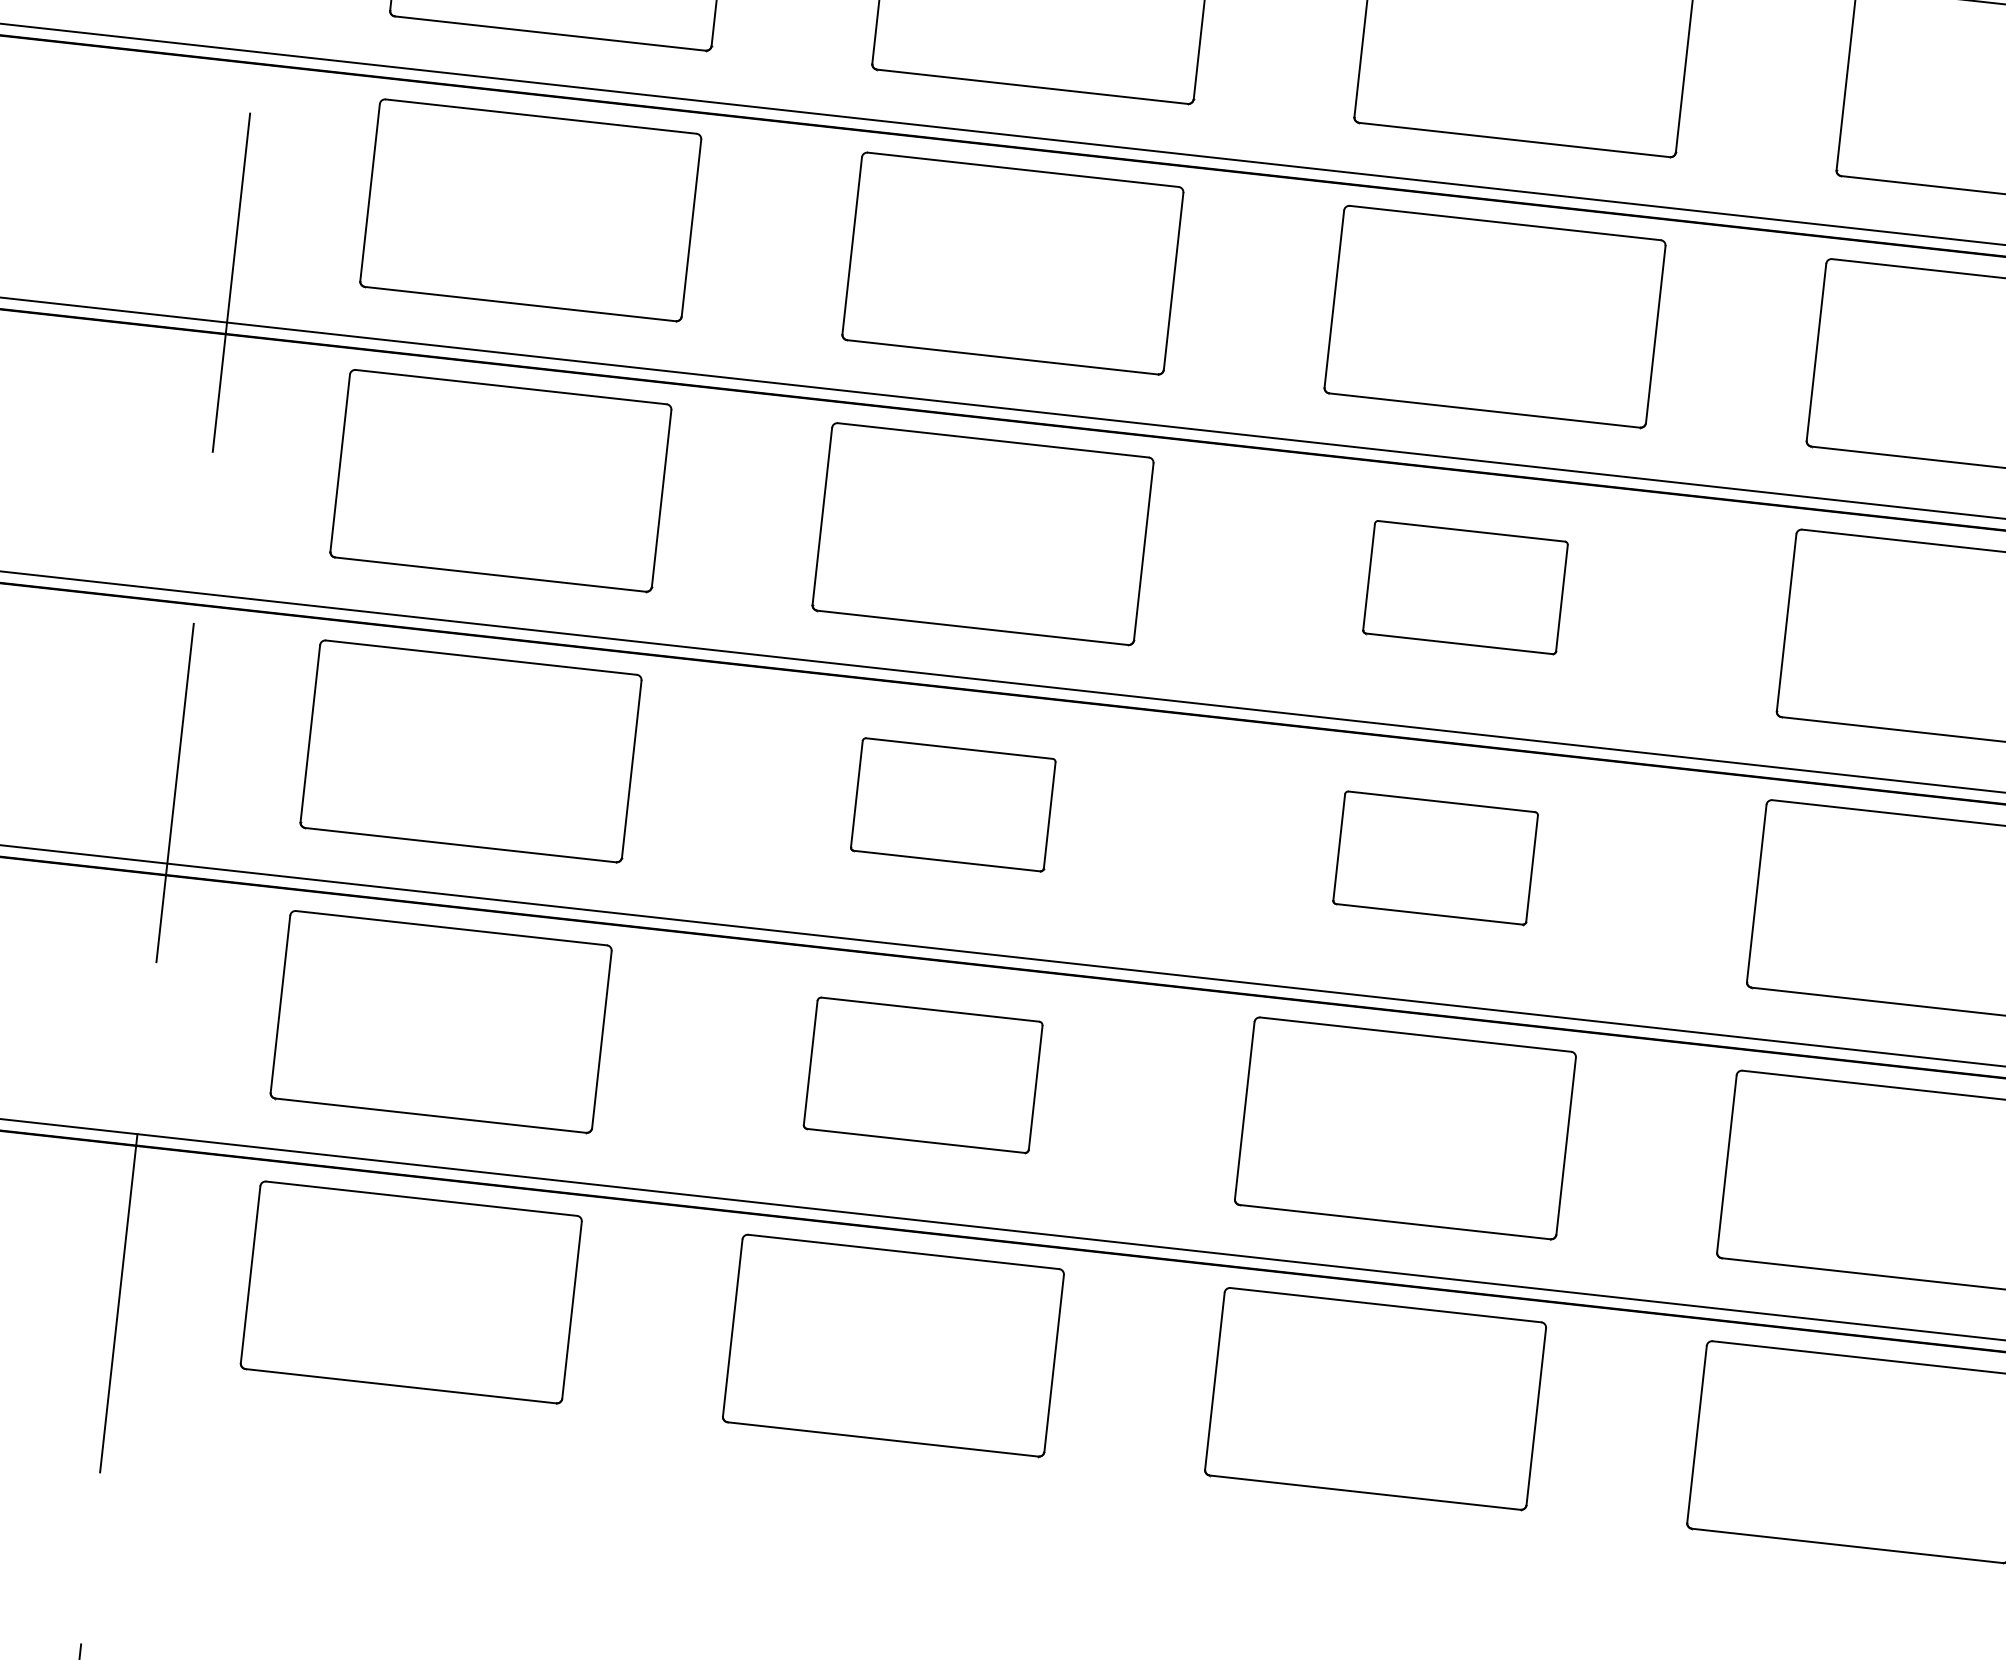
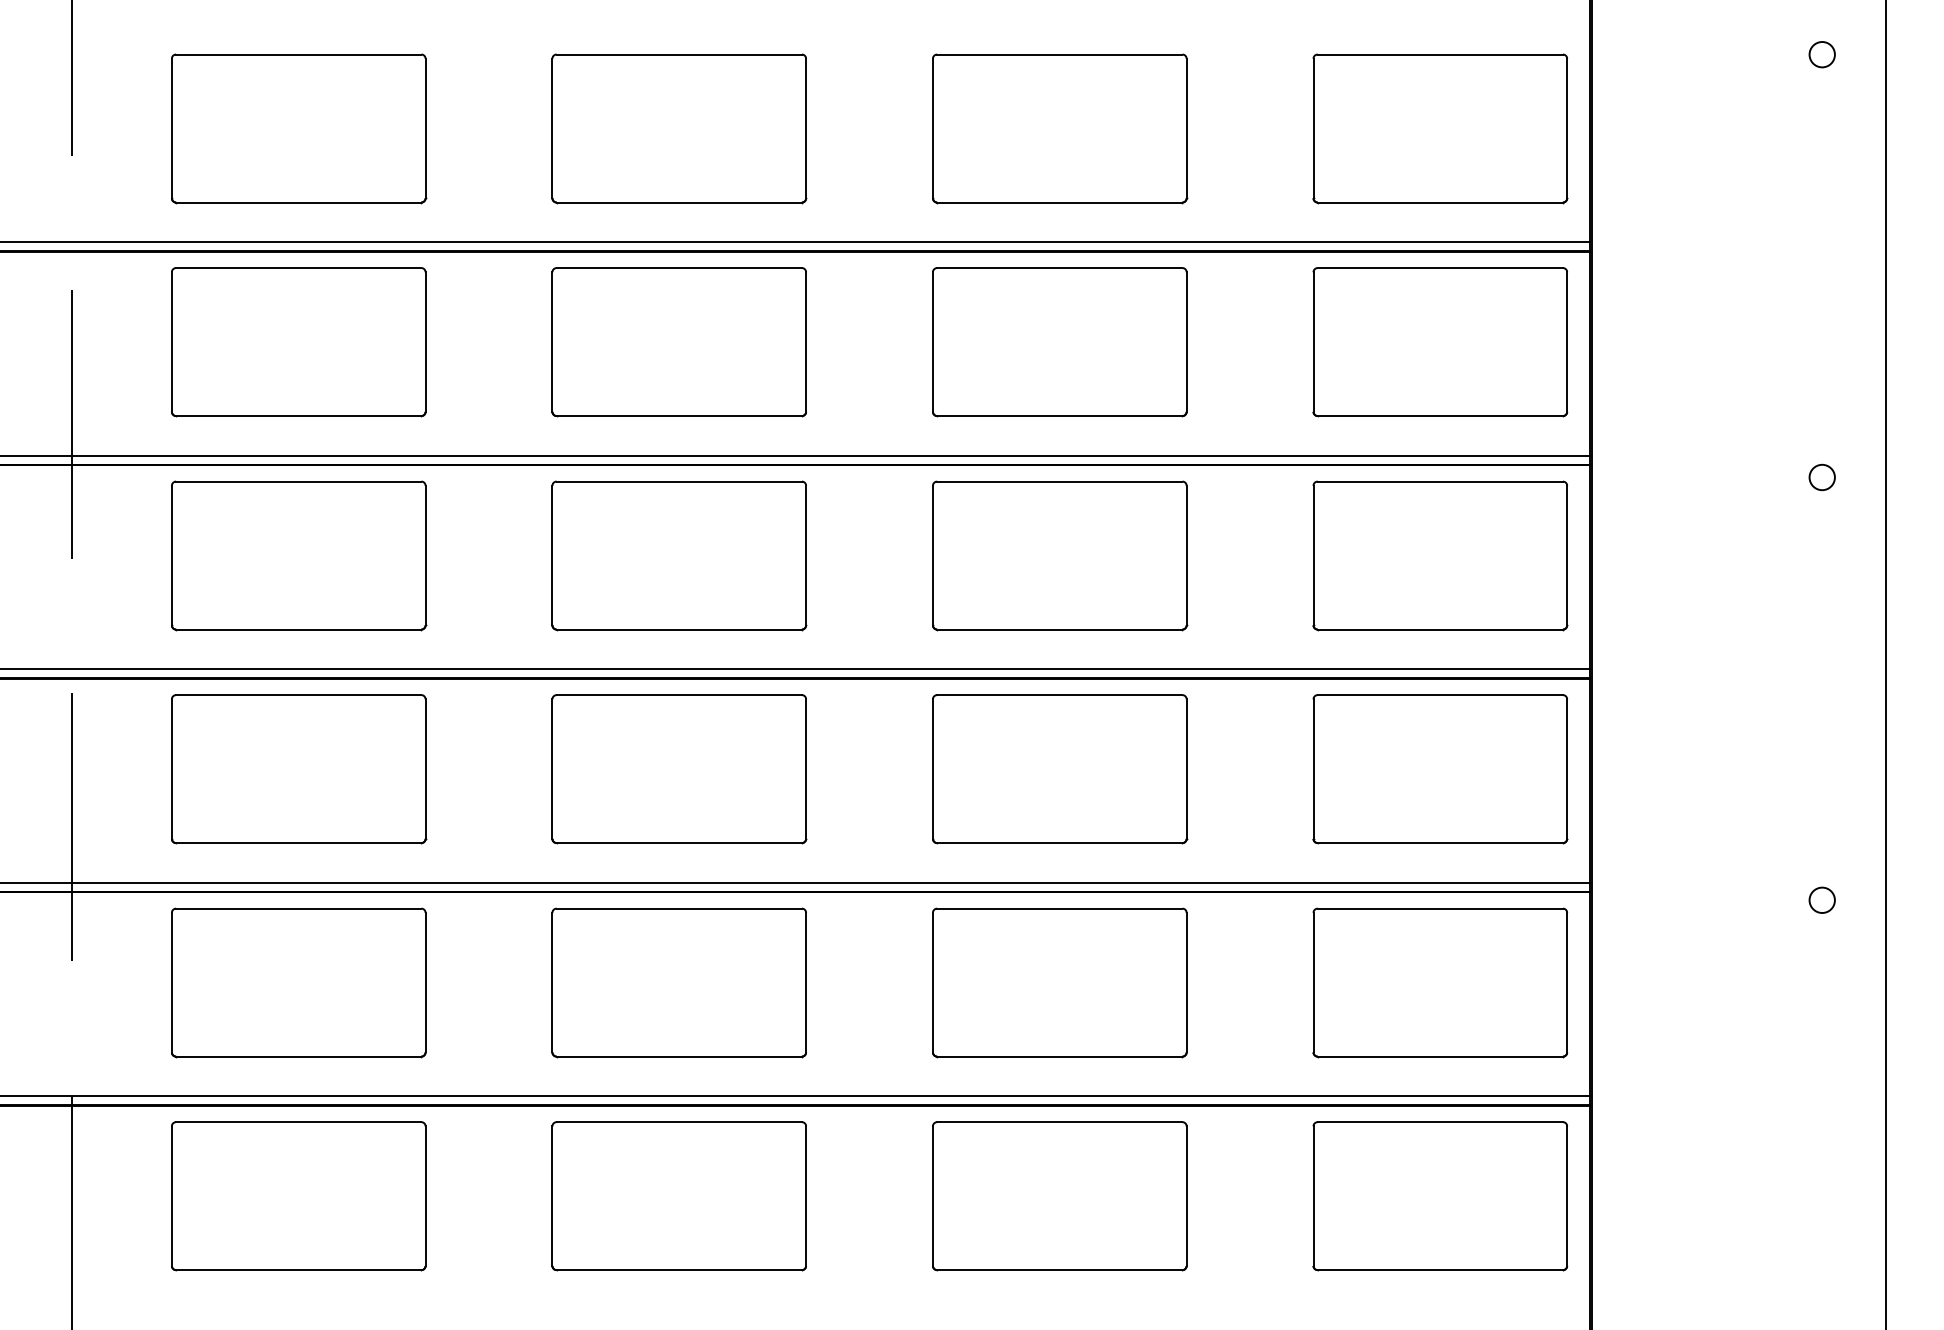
part: (1466, 587) -> (1060, 555), size x1.67
part: (953, 805) -> (679, 769), size x1.67
part: (1436, 858) -> (1060, 769), size x1.67
part: (922, 1074) -> (678, 982), size x1.43

